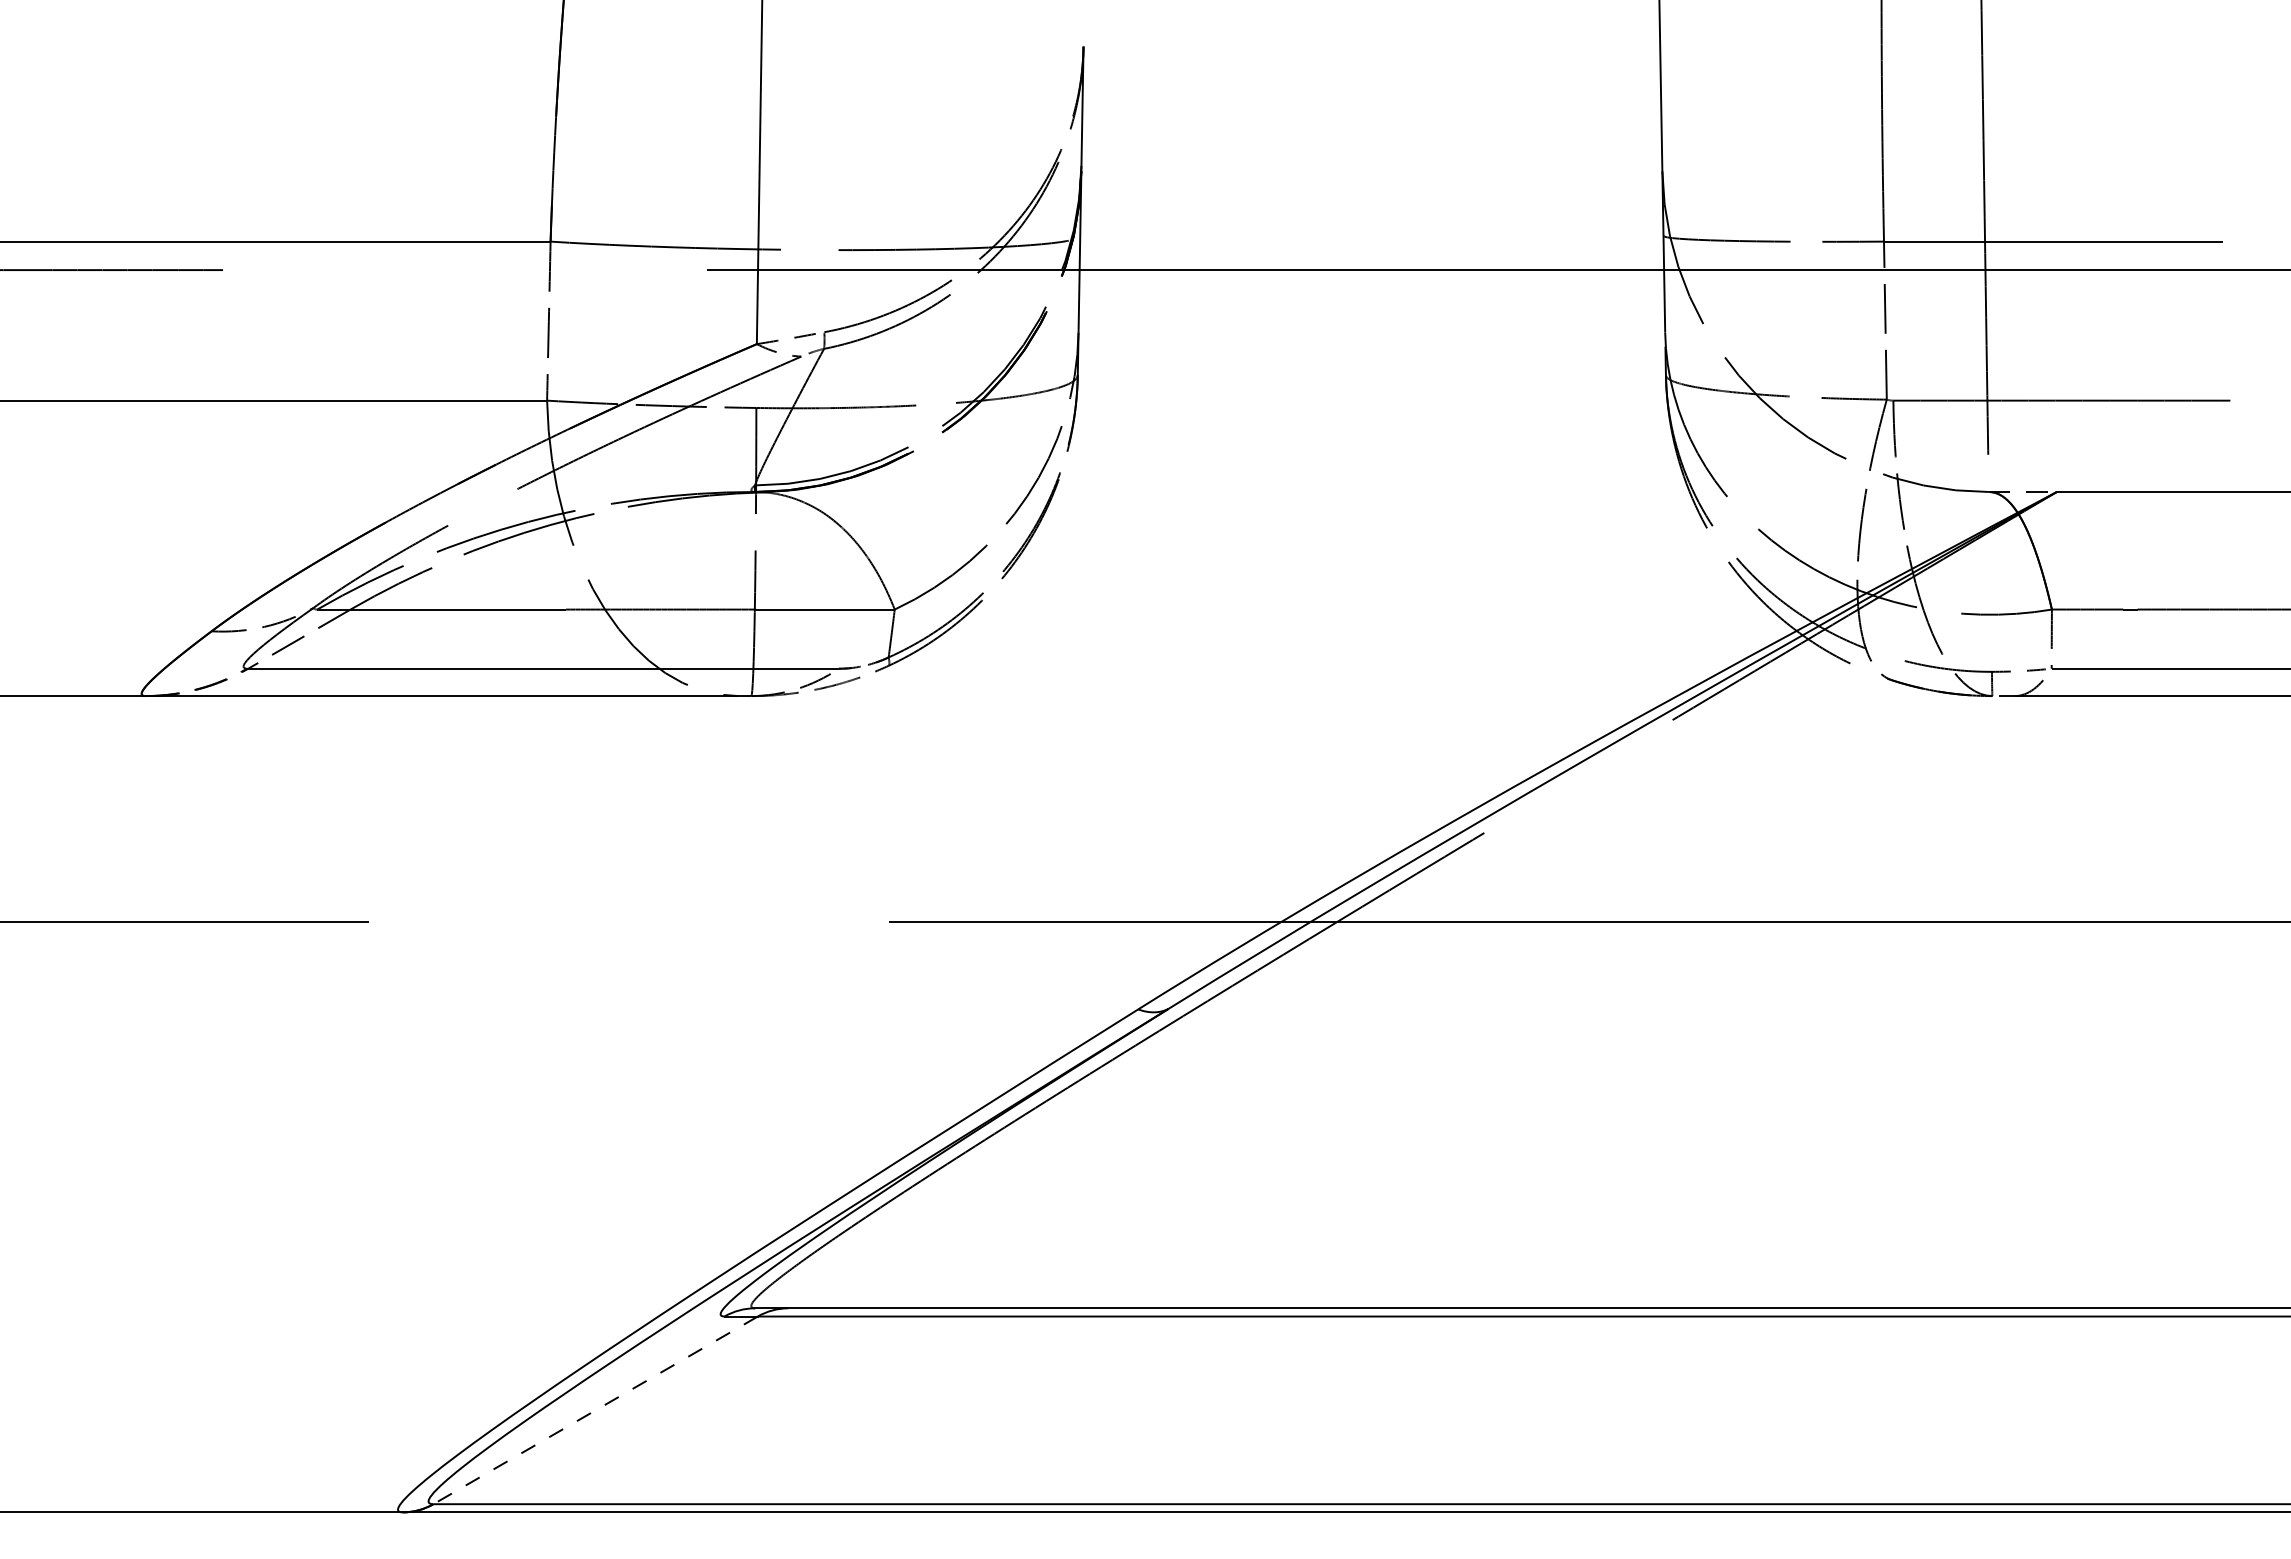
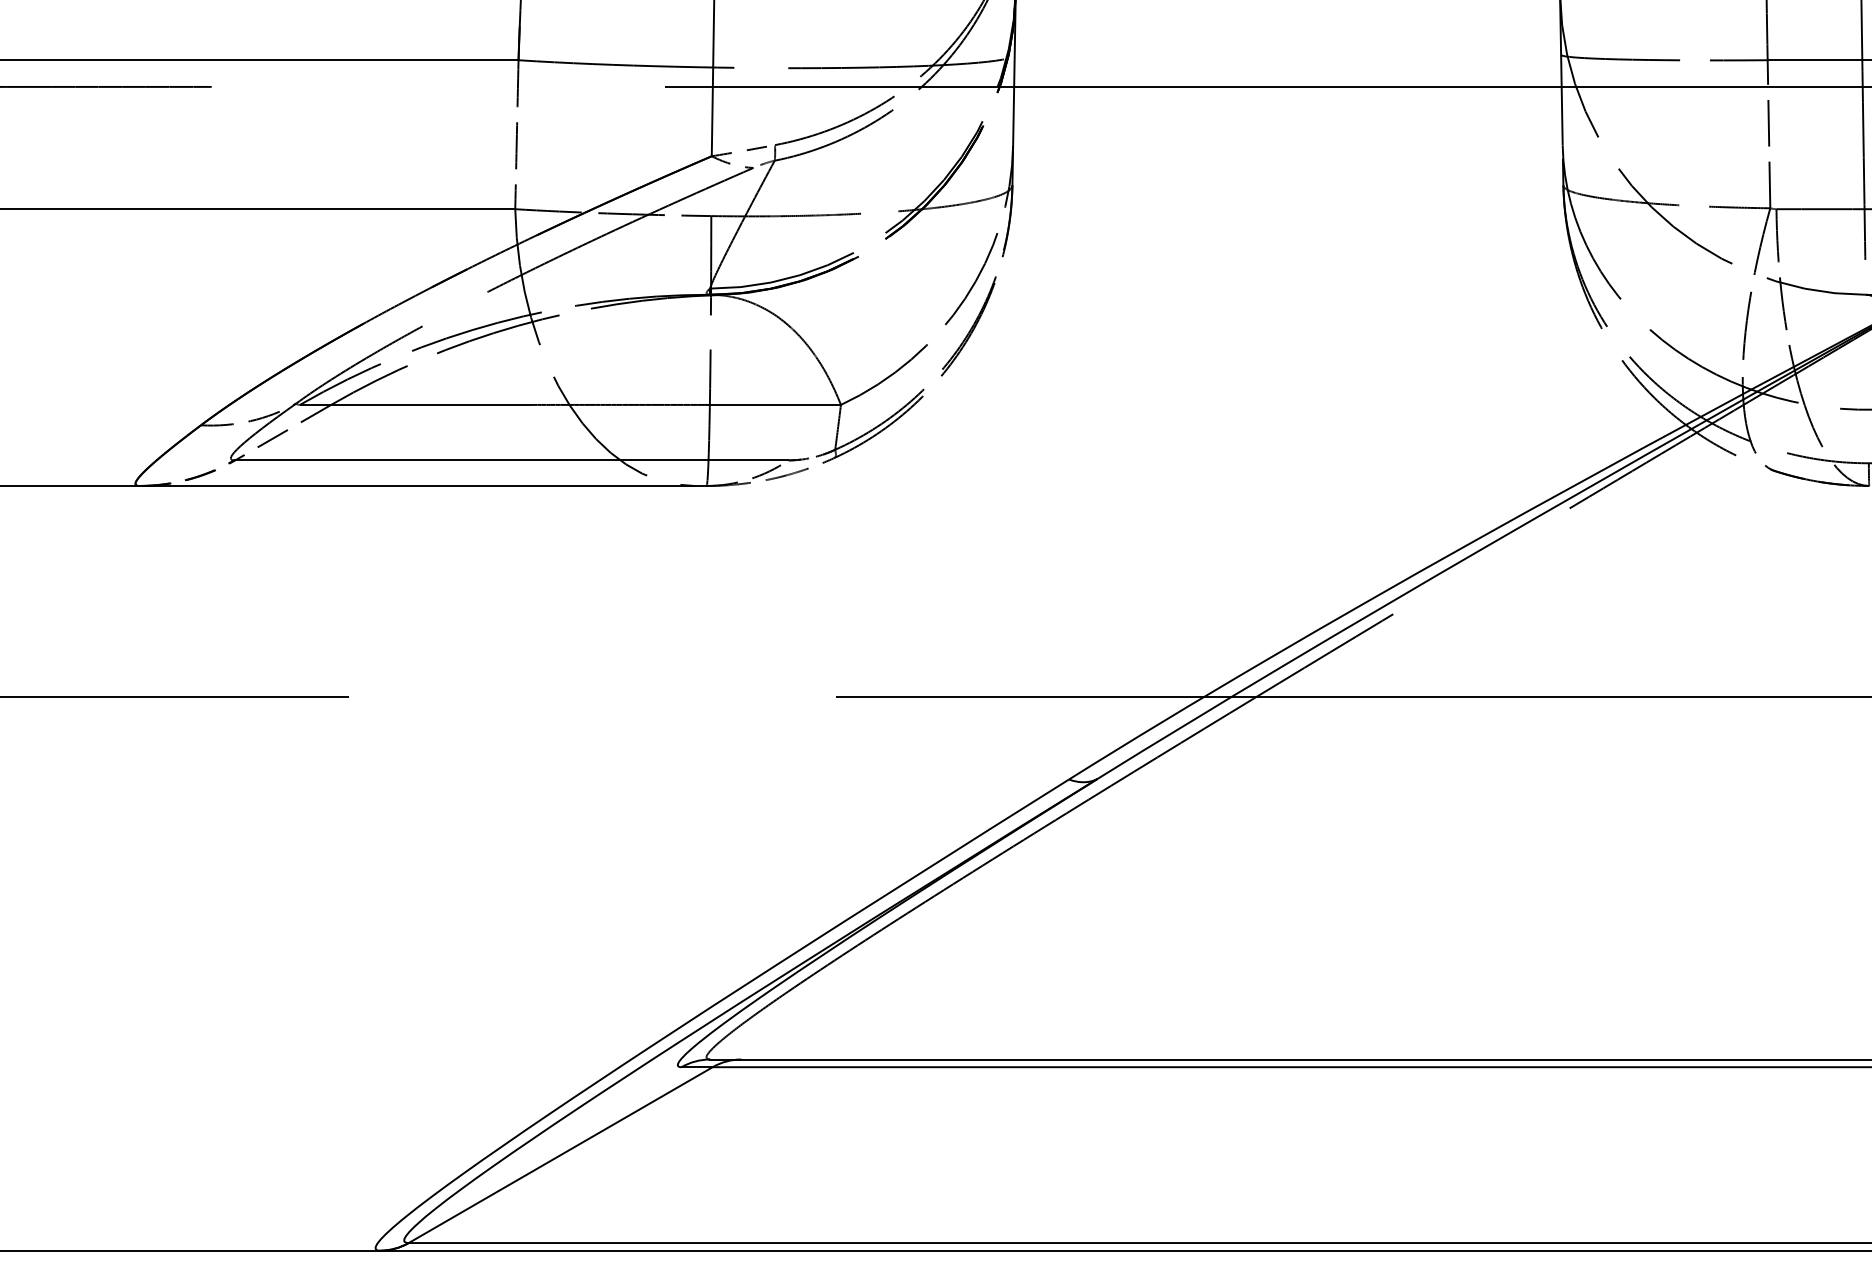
line: (595, 1410) -> (560, 1155), dashed -> solid

